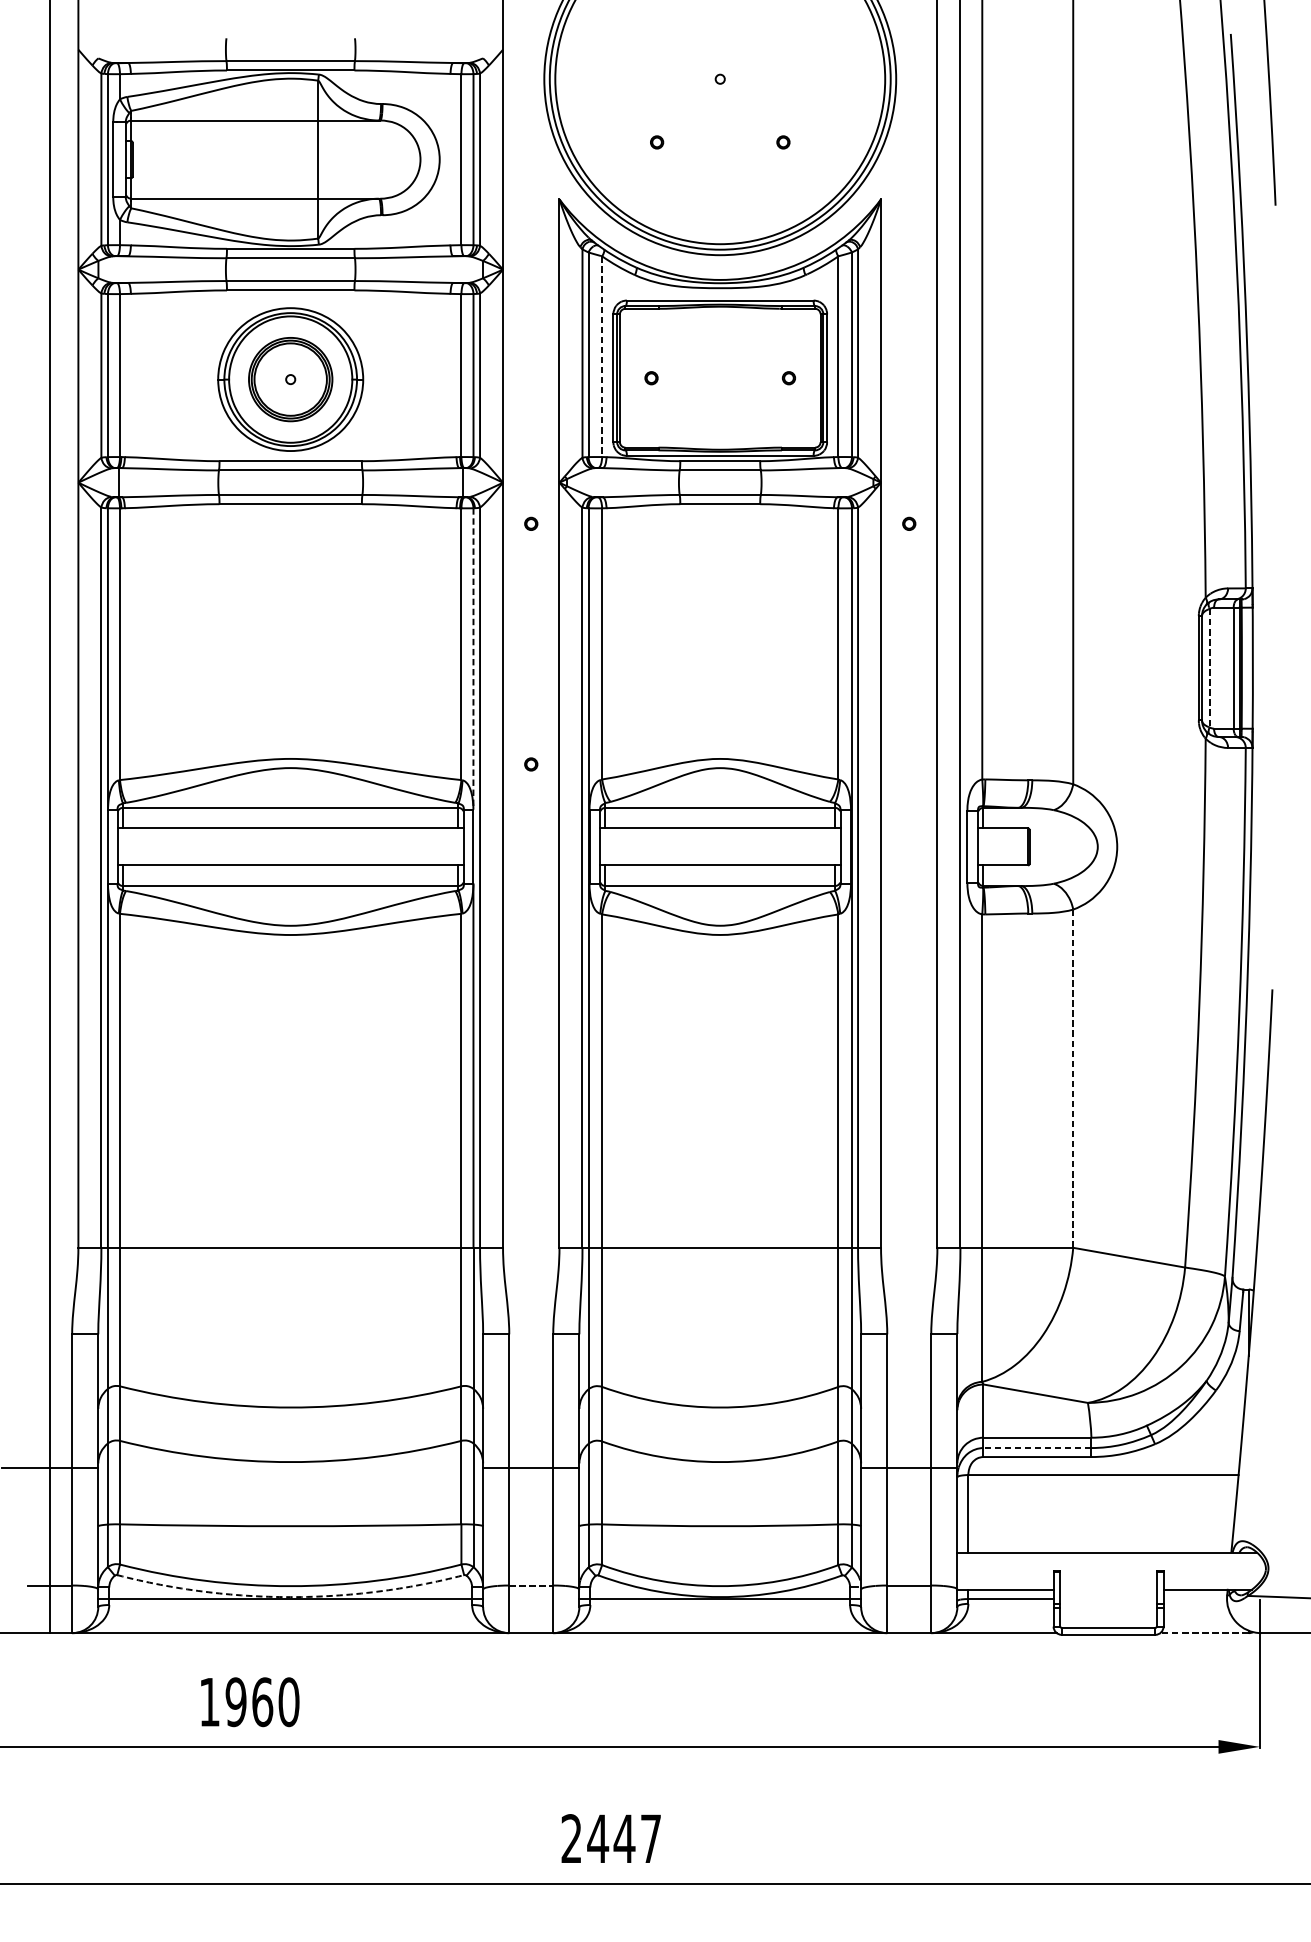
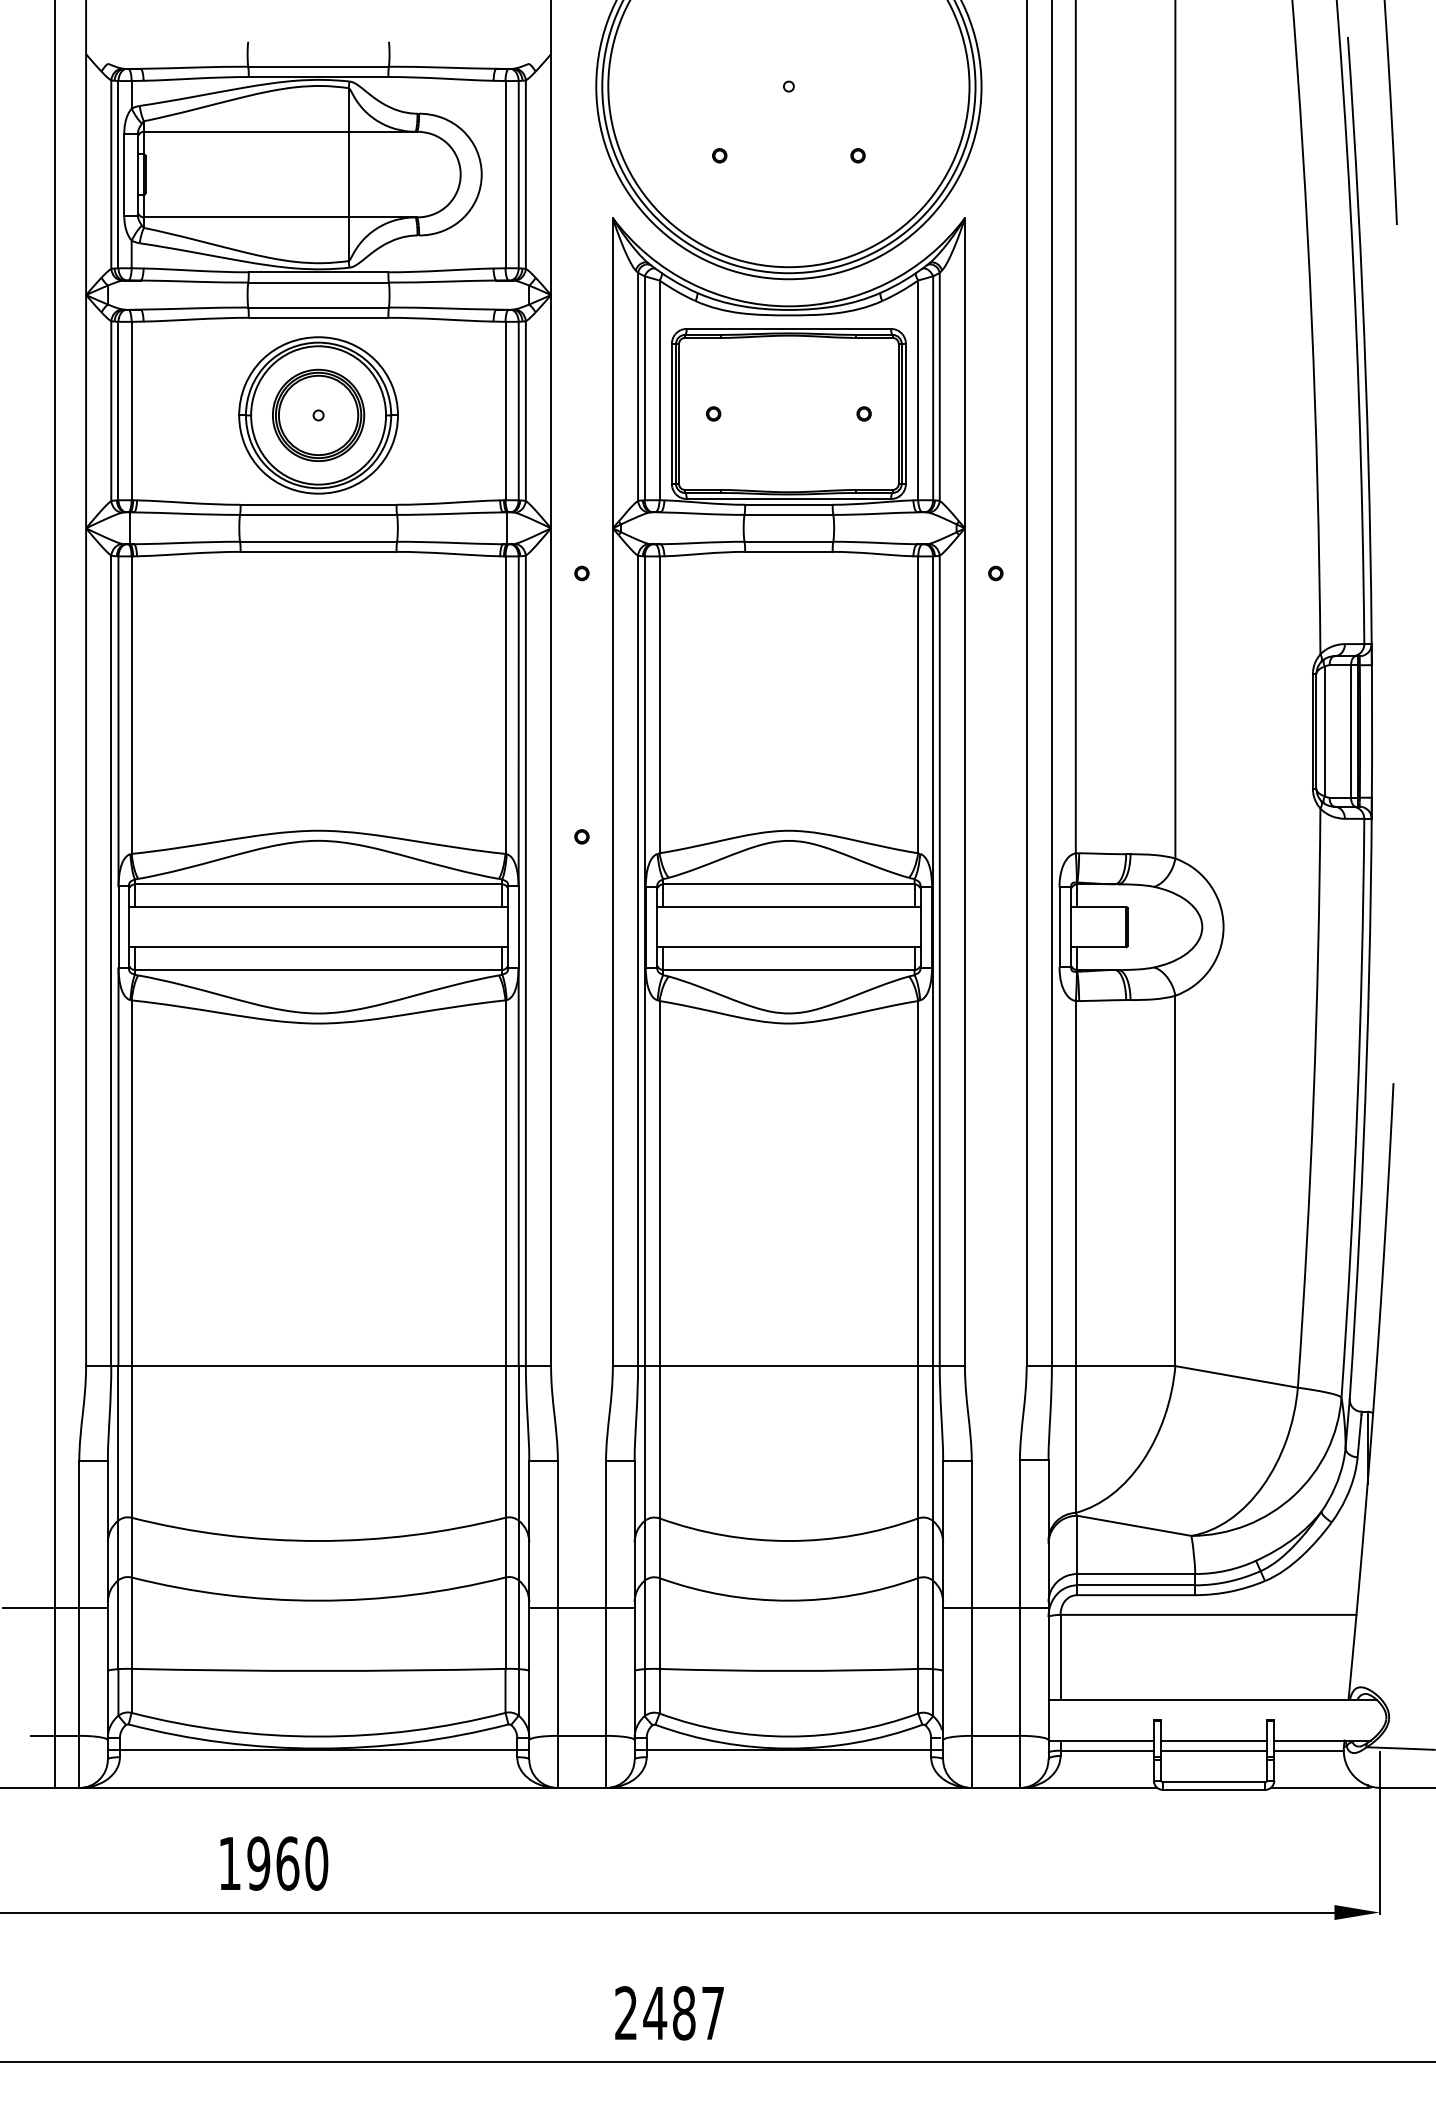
line: (602, 356) -> (659, 390), dashed -> solid
line: (473, 659) -> (518, 721), dashed -> solid
line: (1209, 668) -> (1324, 731), dashed -> solid
line: (1073, 1078) -> (1175, 1180), dashed -> solid
line: (1036, 1448) -> (1135, 1585), dashed -> solid
line: (531, 1585) -> (582, 1735), dashed -> solid
line: (1108, 1589) -> (1213, 1740), added
arc: (290, 1597) -> (318, 1748), dashed -> solid
line: (1108, 1598) -> (1213, 1750), added
line: (1194, 1598) -> (1308, 1750), added
line: (1203, 1633) -> (1318, 1788), dashed -> solid
text: (624, 1839) -> (684, 2013), 2447 -> 2487

